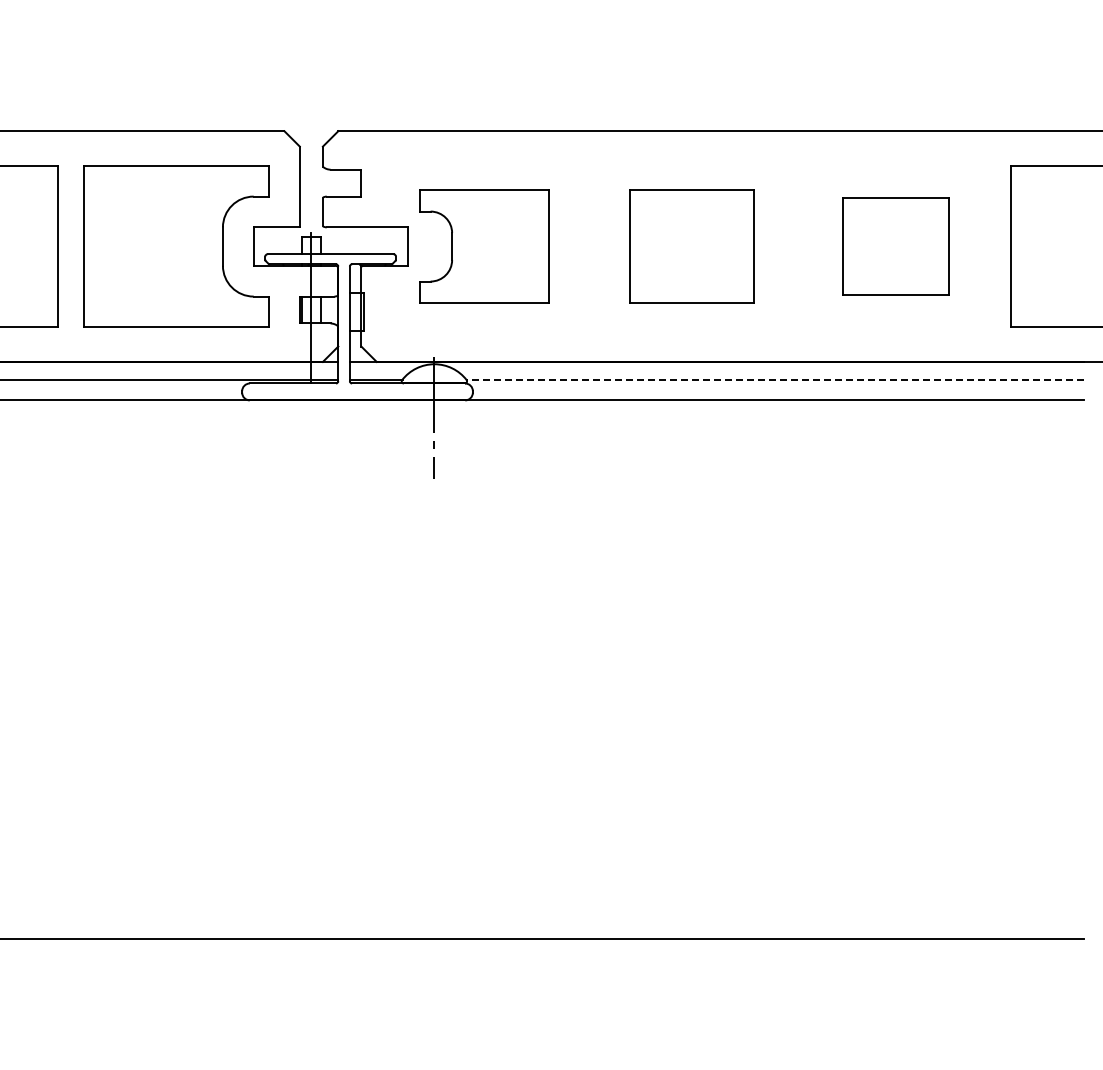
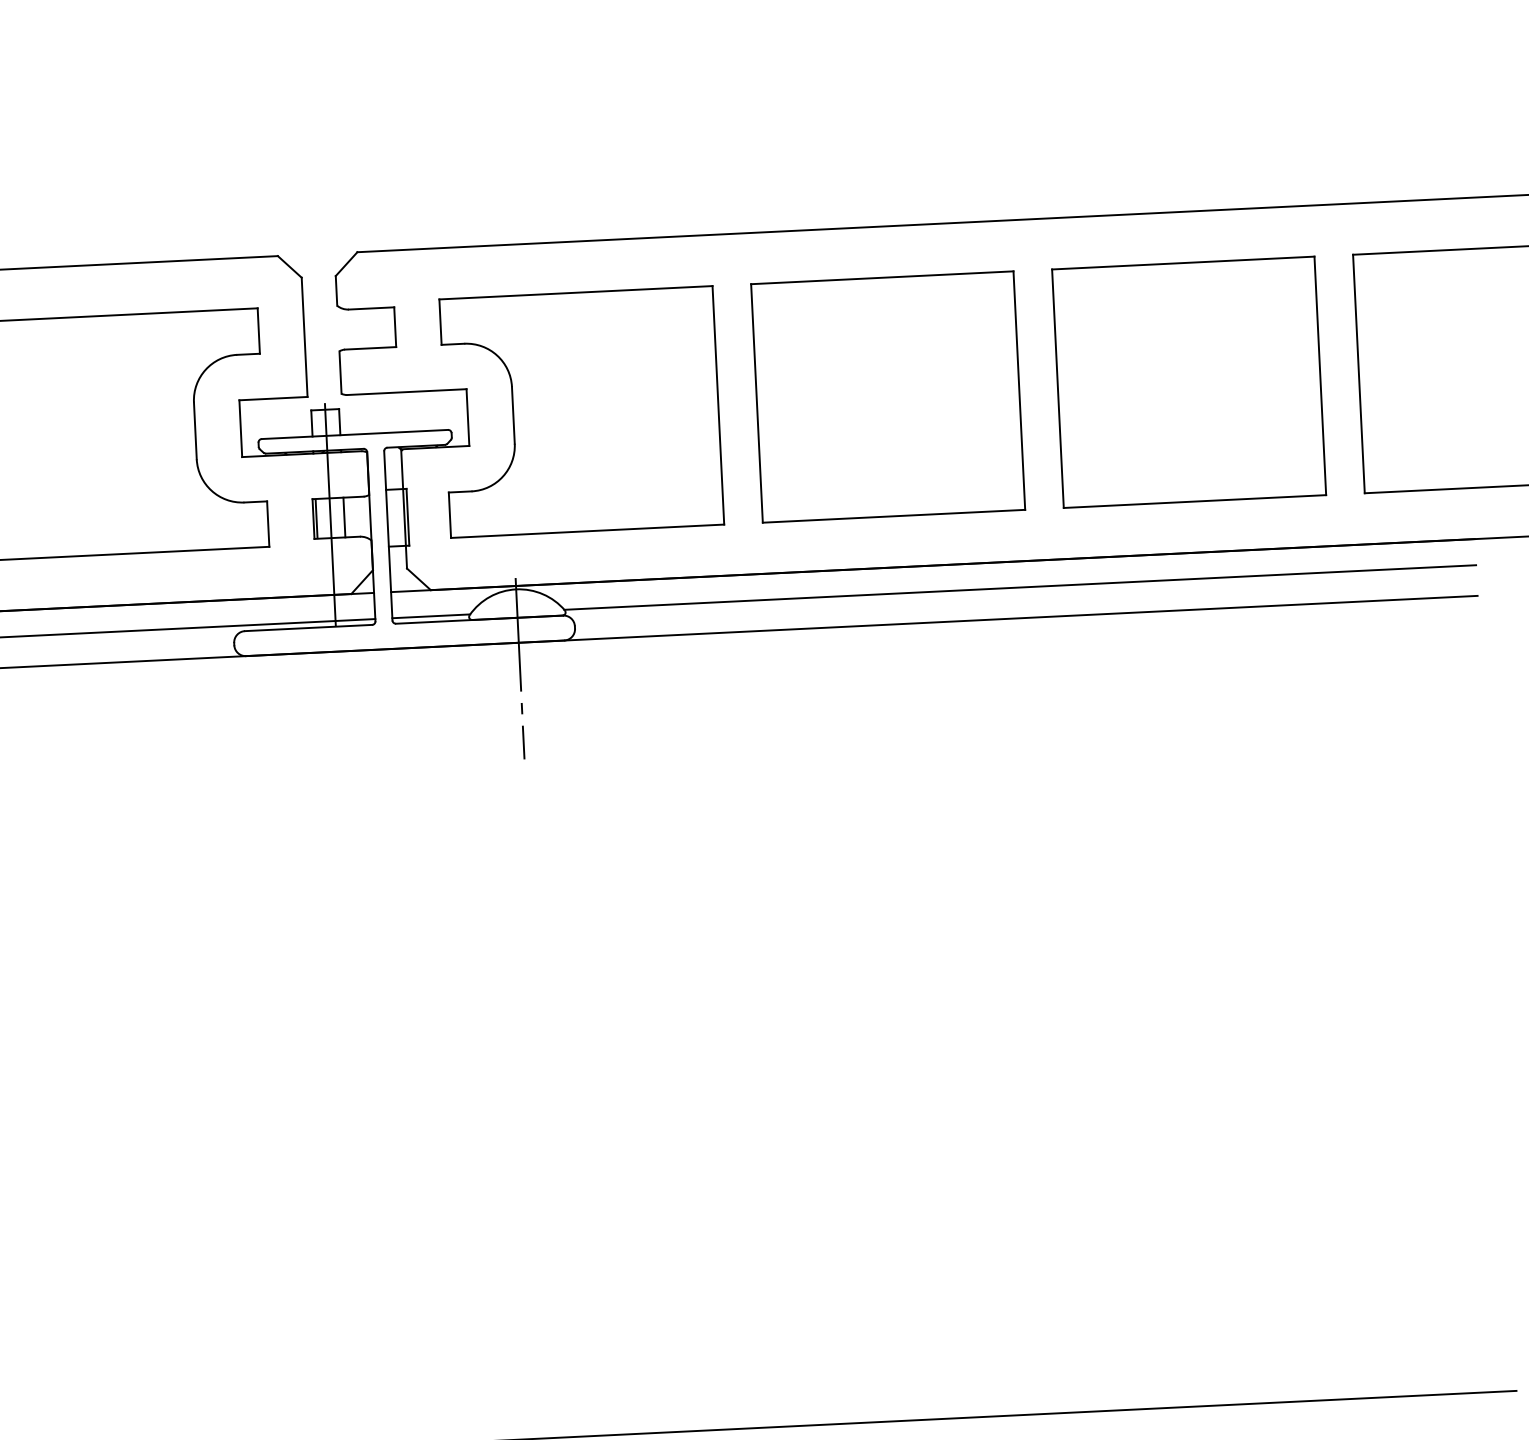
part: (484, 246) -> (581, 411), size x1.43
part: (691, 246) -> (887, 396), size x1.43
part: (895, 246) -> (1188, 382), size x1.67
line: (774, 379) -> (1019, 587), dashed -> solid

